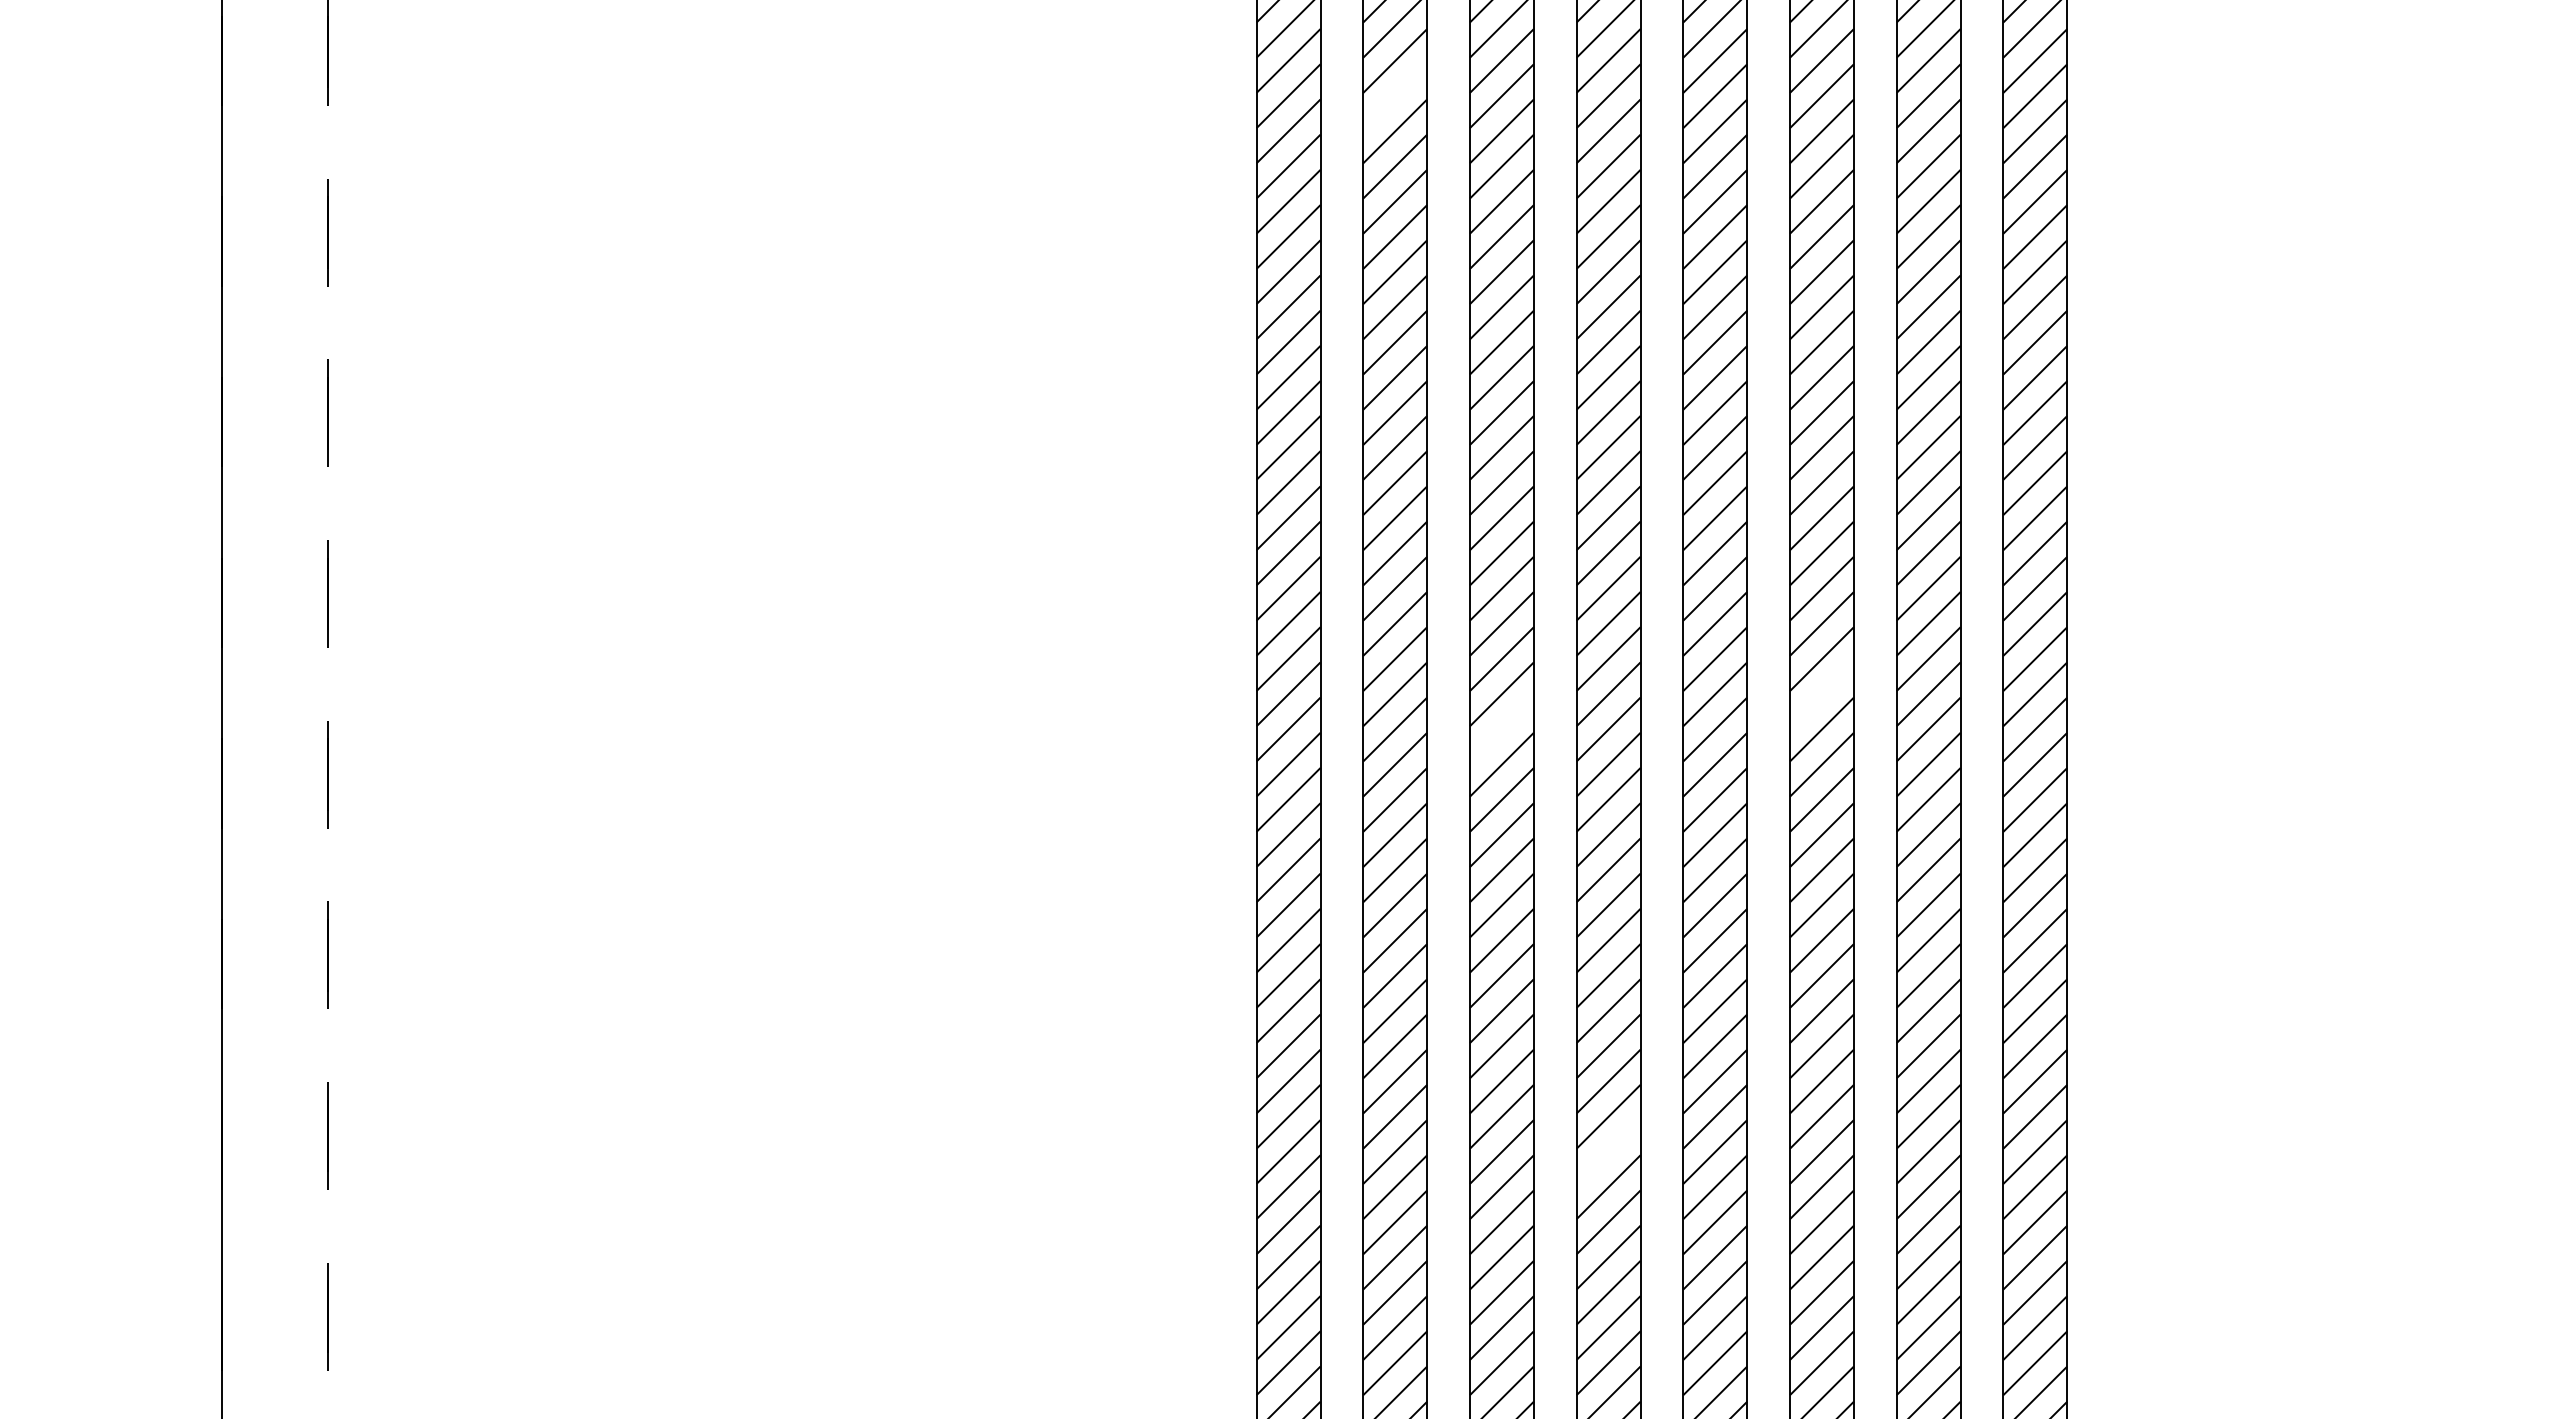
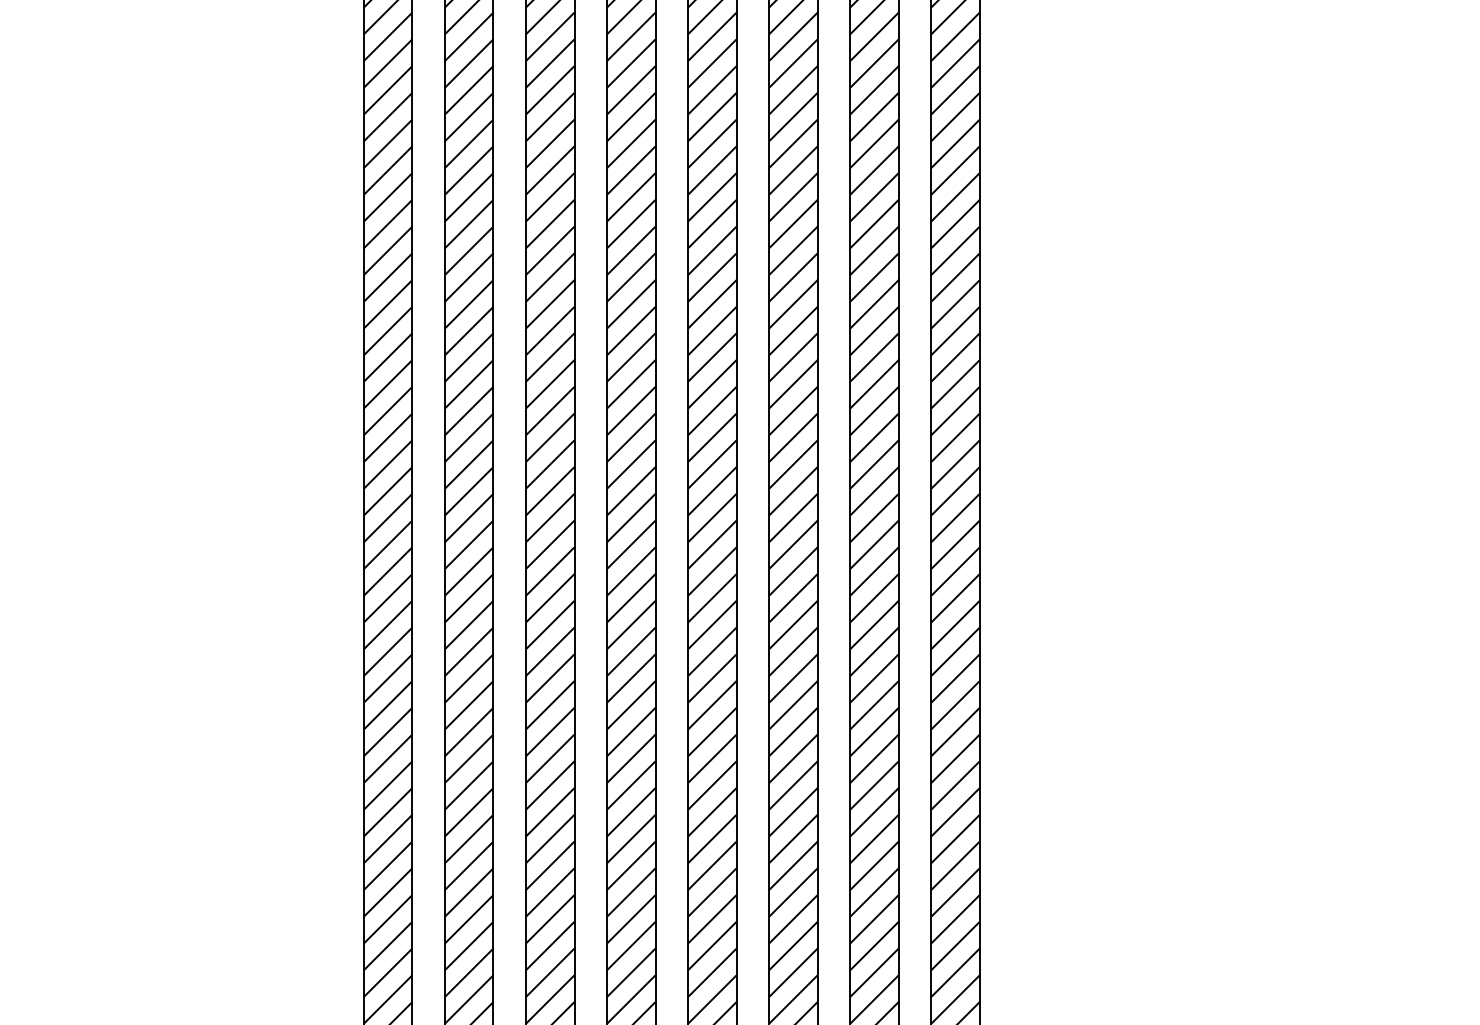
line: (1395, 96) -> (469, 90), added
line: (1822, 694) -> (793, 544), added
line: (1501, 729) -> (549, 571), added
line: (1608, 1151) -> (631, 892), added

